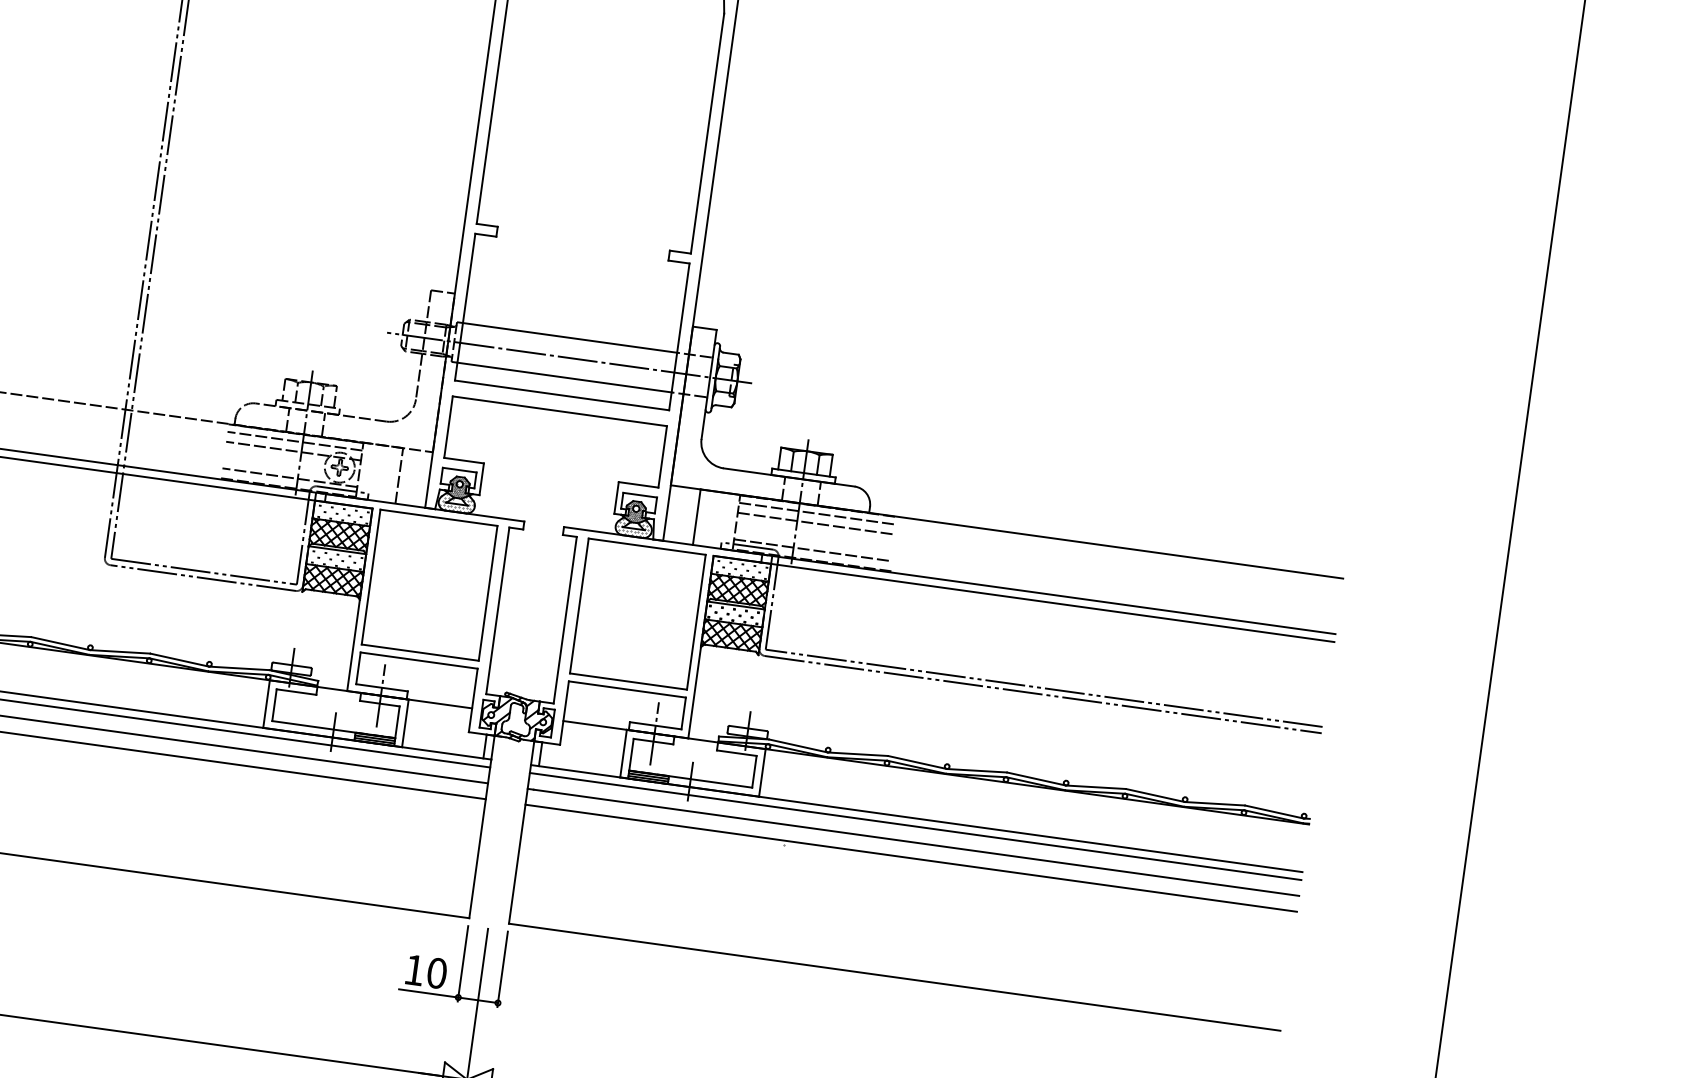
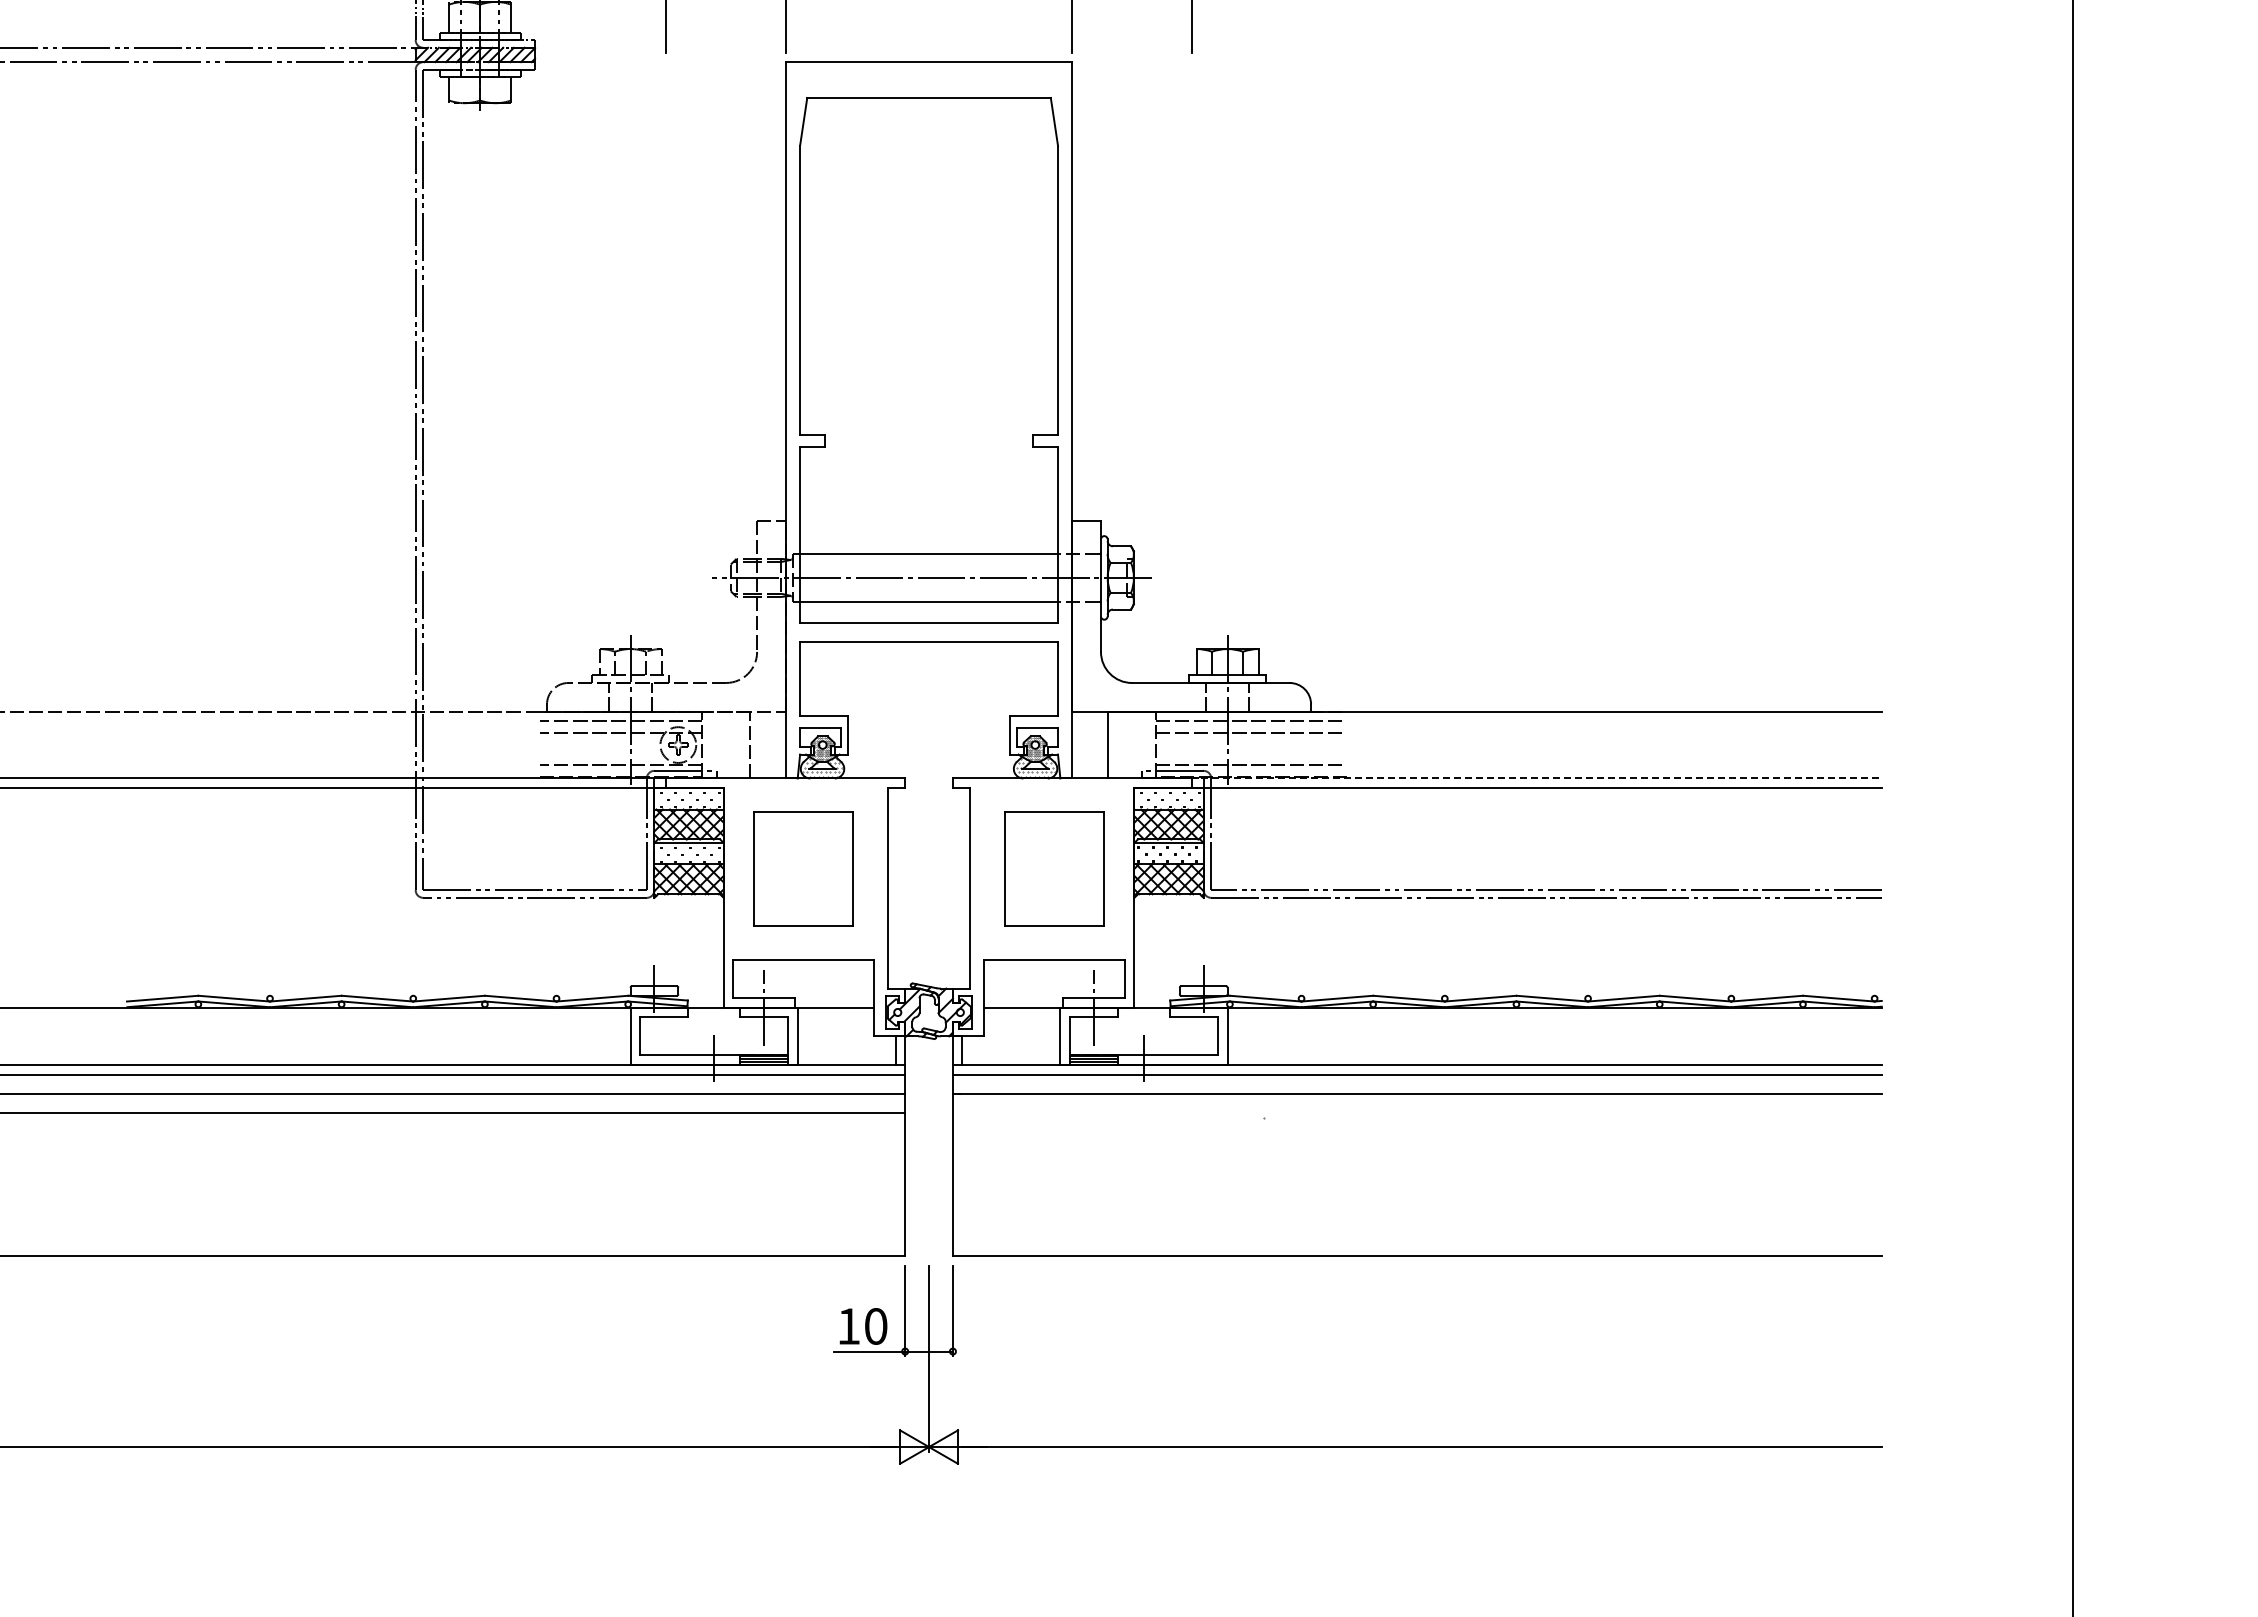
part: (429, 584) -> (803, 868), size x0.7
line: (1048, 594) -> (1536, 778), solid -> dashed
part: (638, 613) -> (1054, 868), size x0.7
line: (910, 857) -> (1416, 1112), removed

